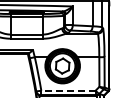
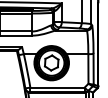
line: (67, 90) -> (56, 87), dashed -> solid

